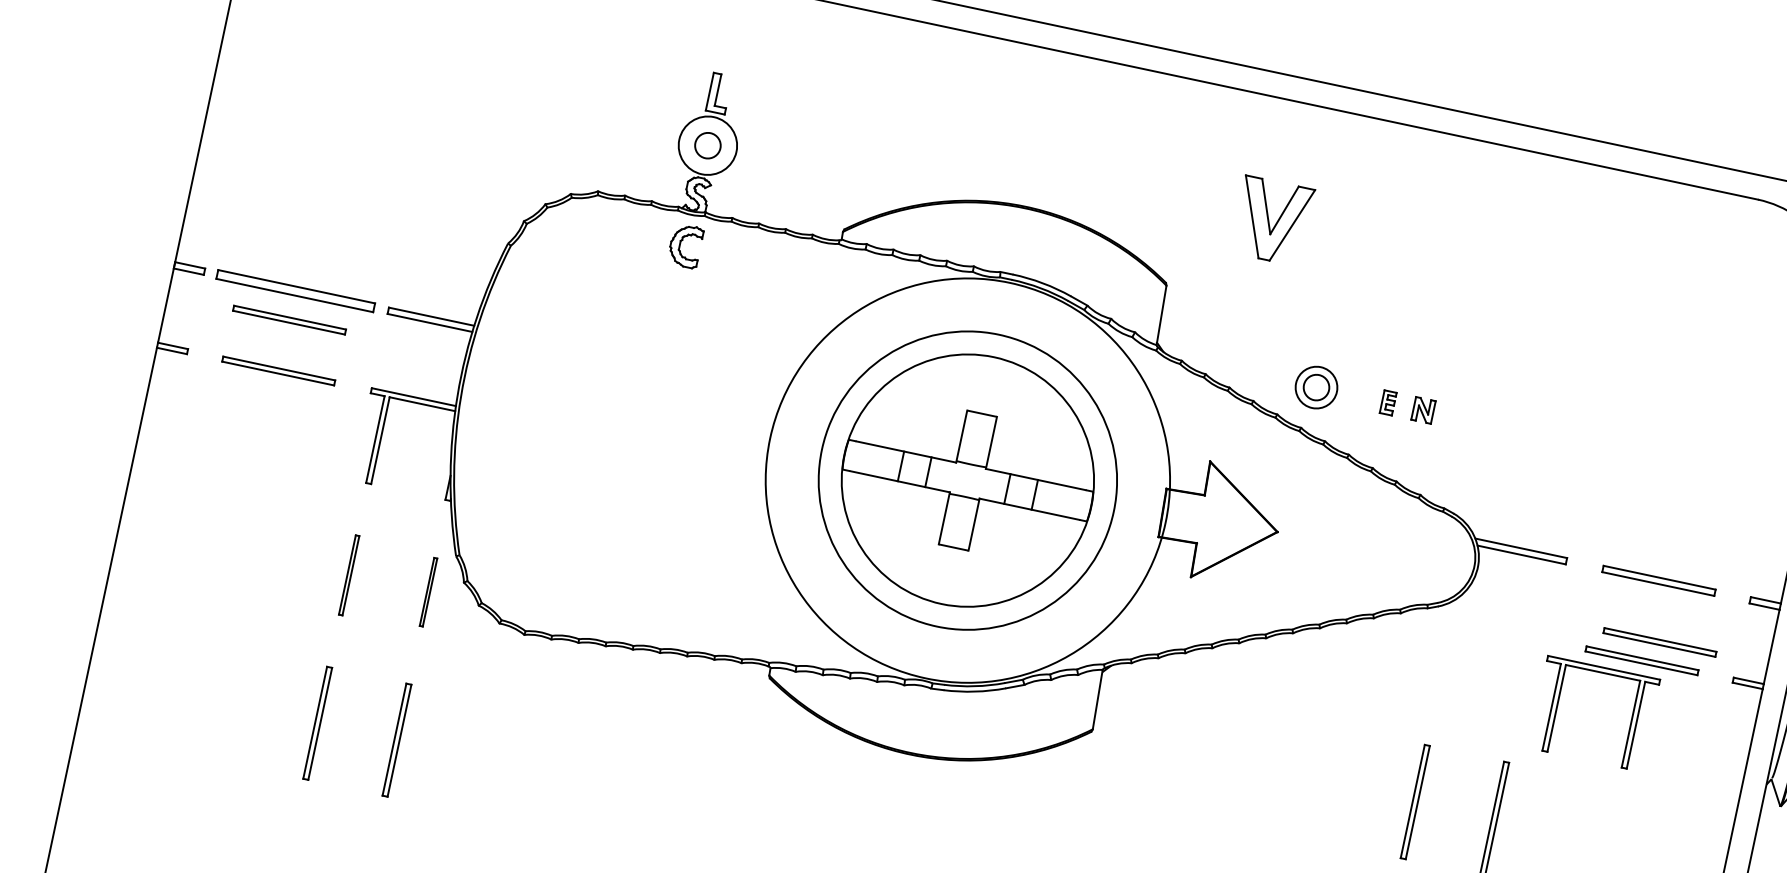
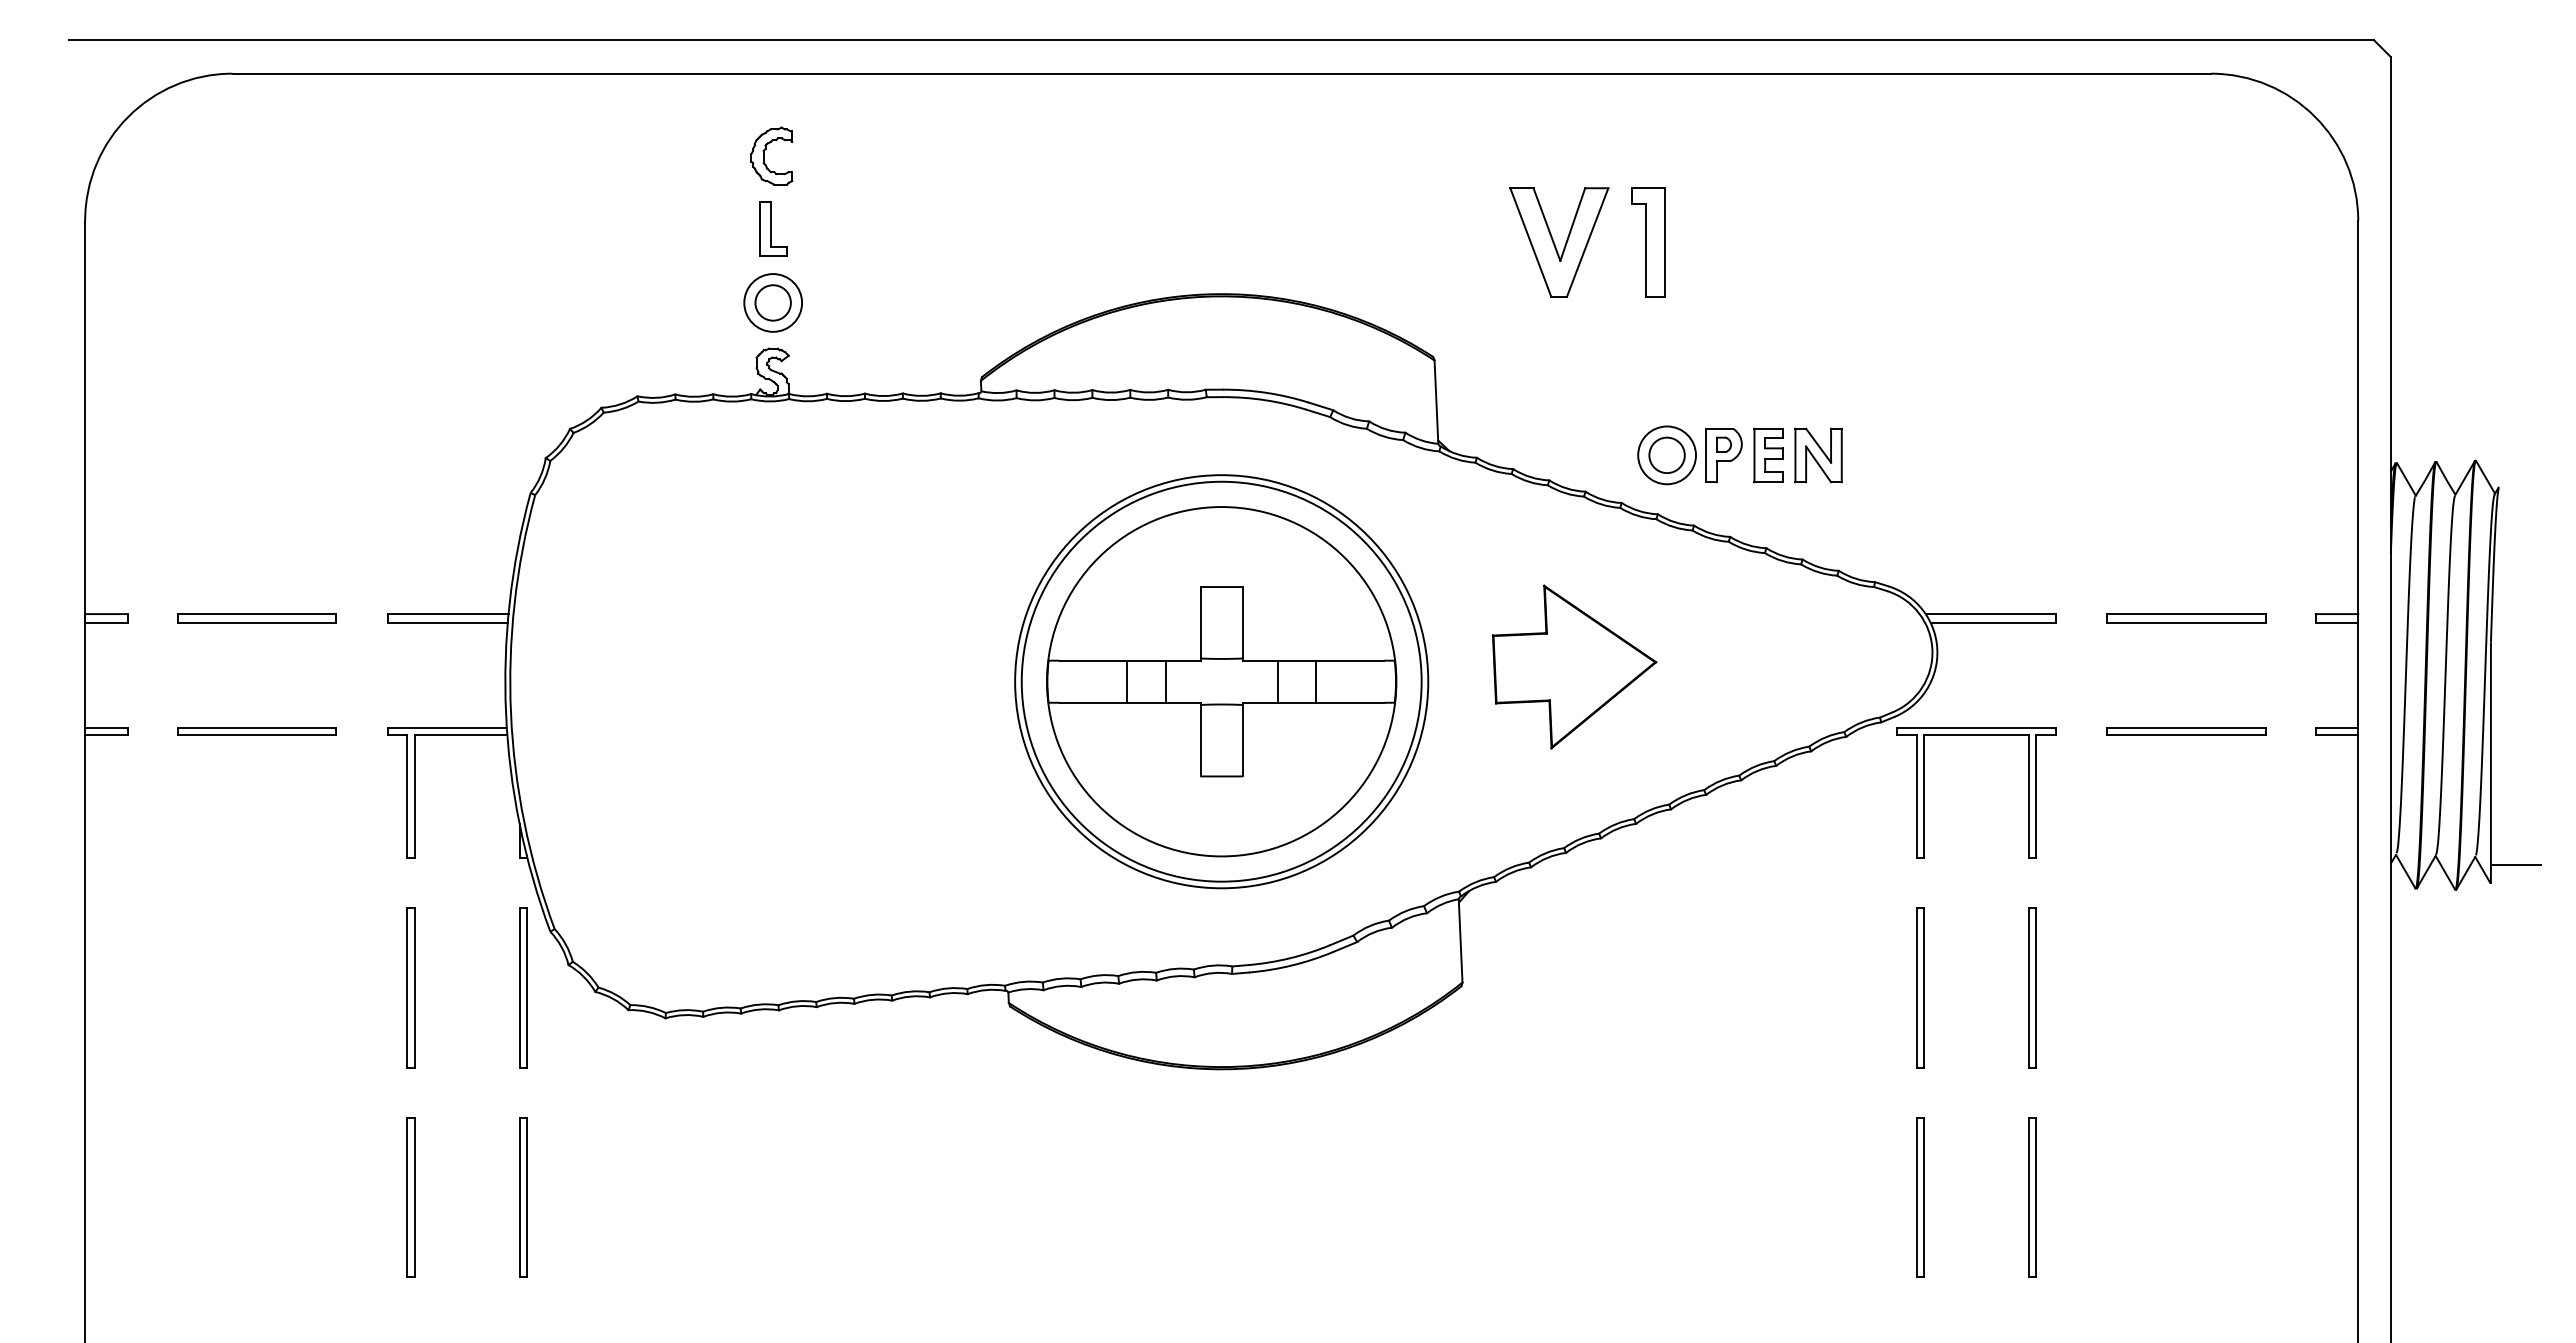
circle: (708, 145) -> (773, 302), size x0.71
part: (1335, 234) -> (1648, 242), added
part: (680, 244) -> (764, 155), moved
part: (295, 291) -> (256, 618), size x0.71
part: (289, 320) -> (256, 659), removed
part: (1356, 396) -> (1723, 455), added
part: (1388, 402) -> (1768, 455), size x1.67
part: (1423, 410) -> (1818, 455), size x1.67
circle: (967, 480) -> (1221, 681), size x0.71
part: (348, 574) -> (410, 987), size x1.43
part: (428, 591) -> (523, 987), size x1.67
part: (1659, 642) -> (2205, 701), removed
part: (1557, 705) -> (1924, 792), moved

